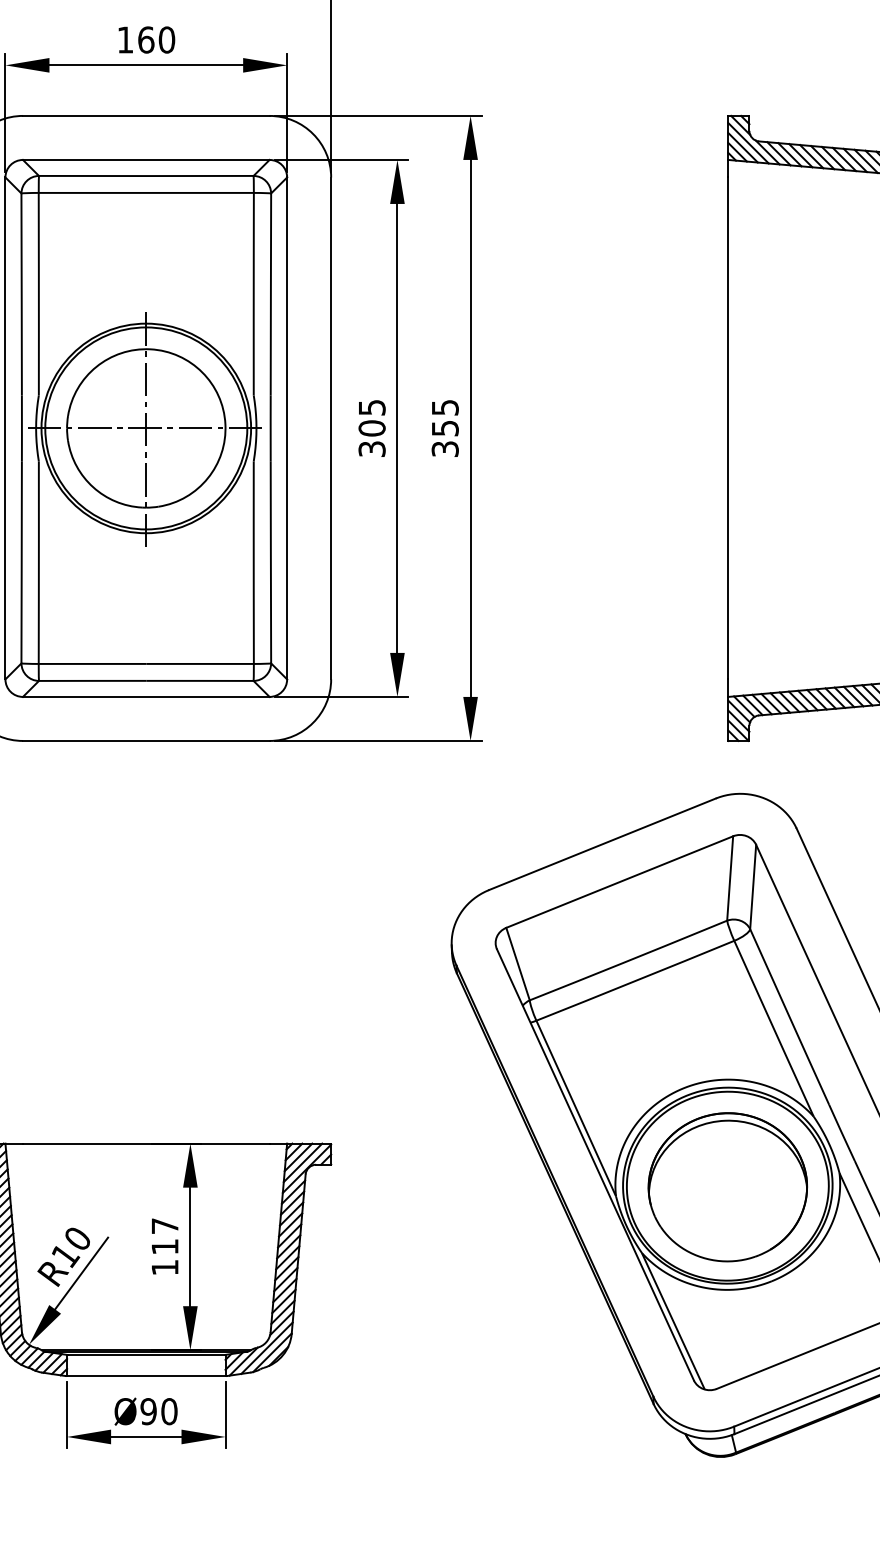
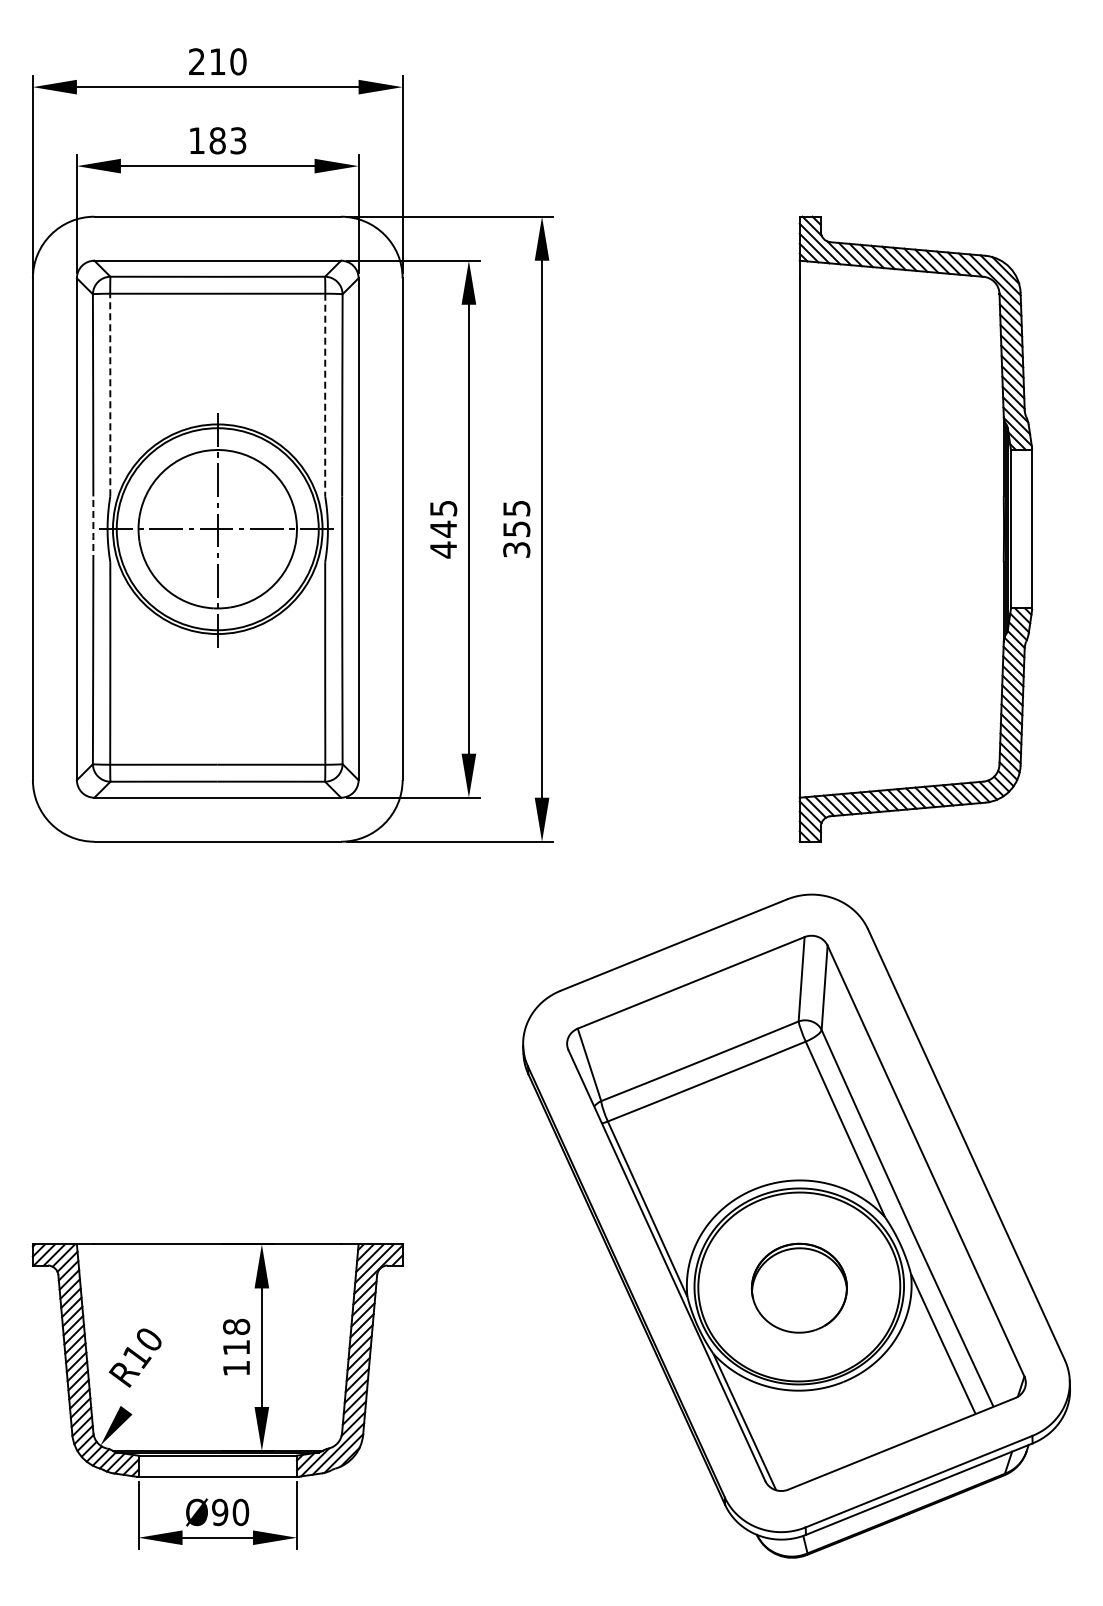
text: (156, 39) -> (227, 140), 160 -> 183
line: (39, 293) -> (110, 394), solid -> dashed
line: (254, 294) -> (325, 395), solid -> dashed
line: (22, 428) -> (93, 529), solid -> dashed
text: (372, 438) -> (443, 539), 305 -> 445
part: (728, 1187) -> (799, 1288), size x0.6
text: (165, 1225) -> (236, 1326), 117 -> 118
line: (81, 1273) -> (152, 1374), removed

